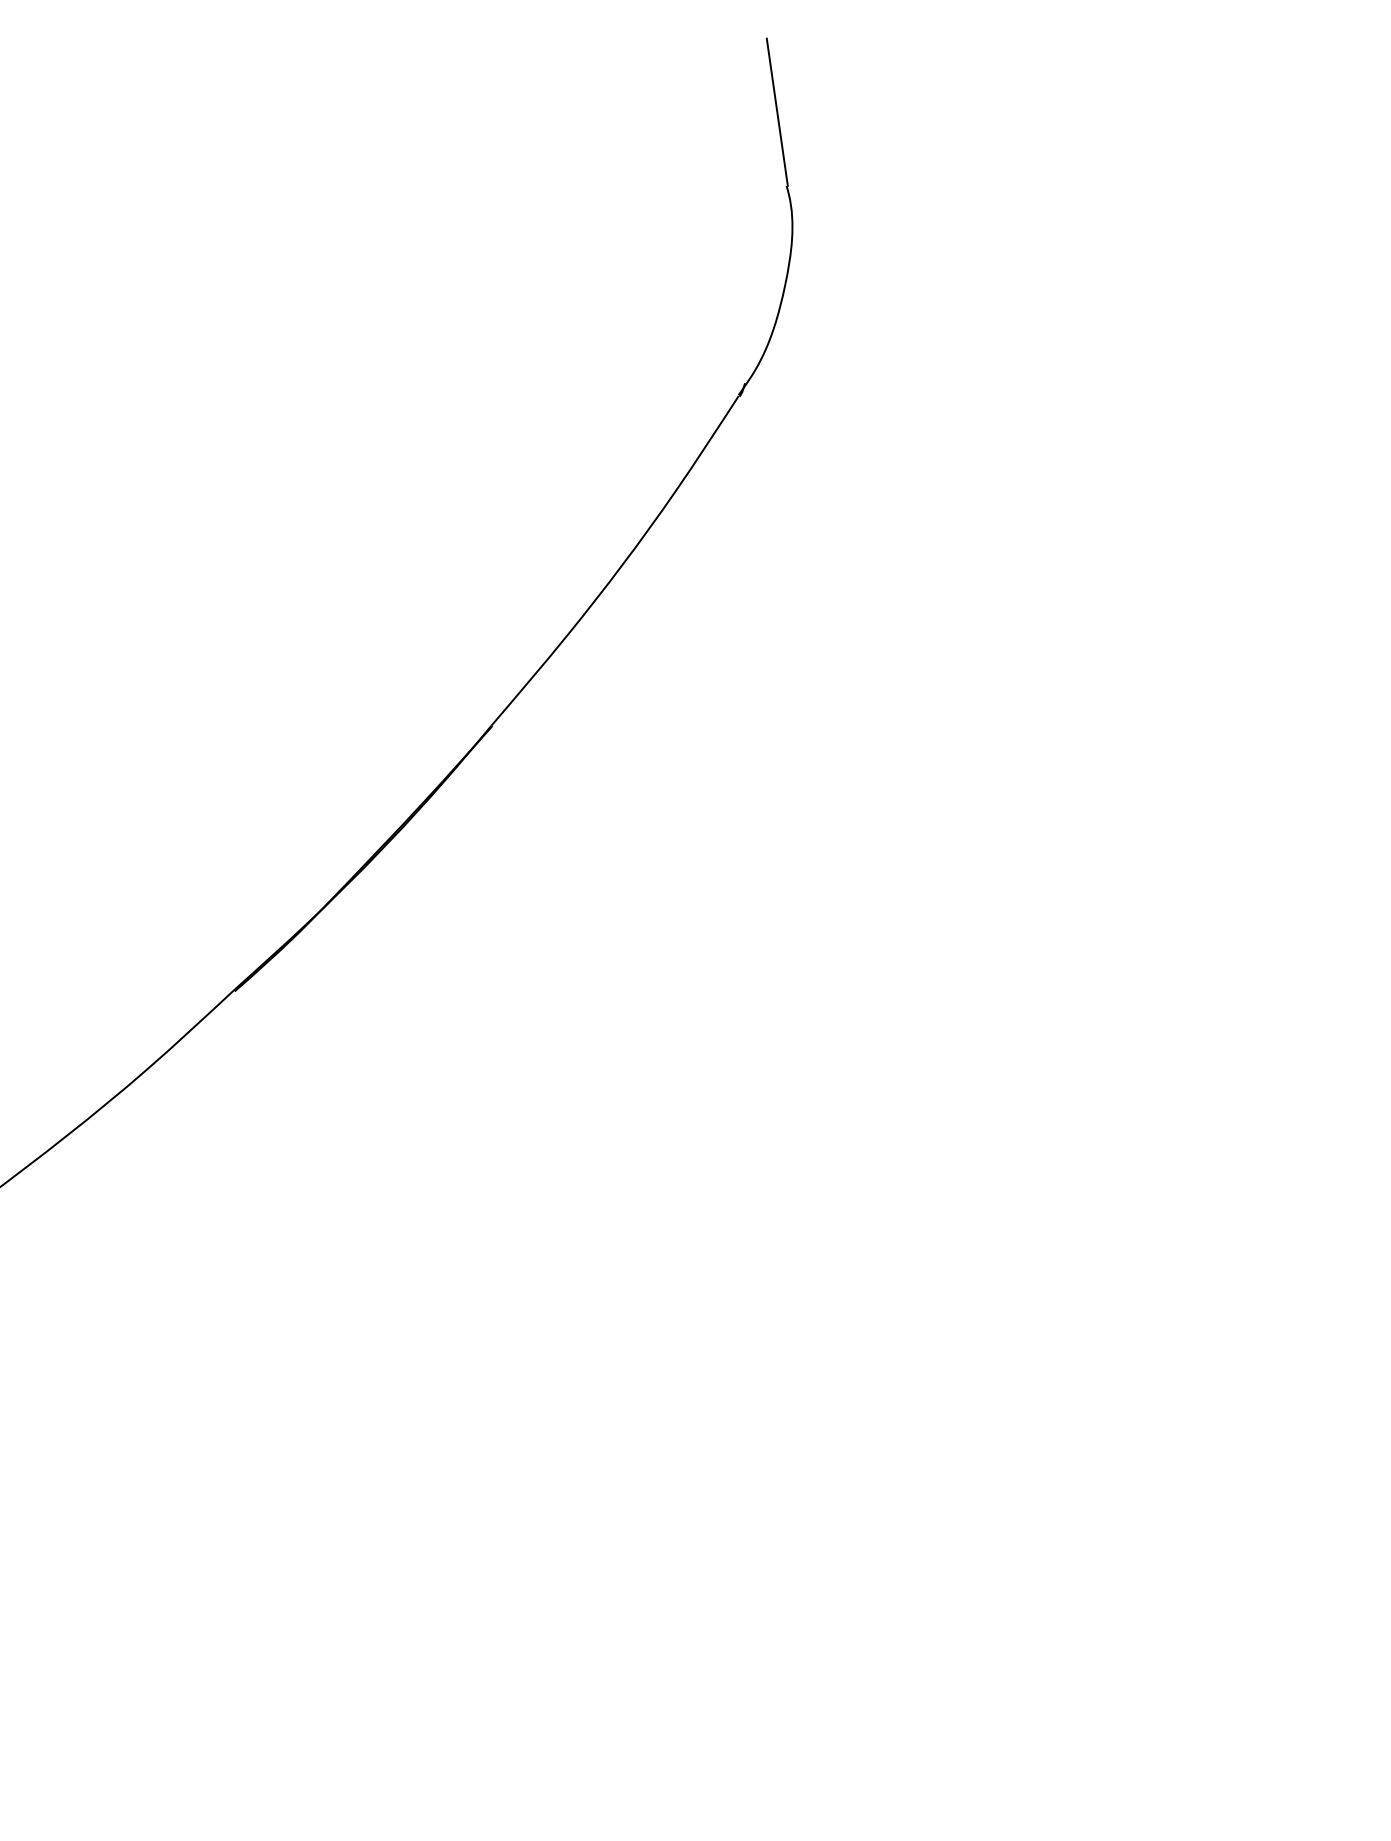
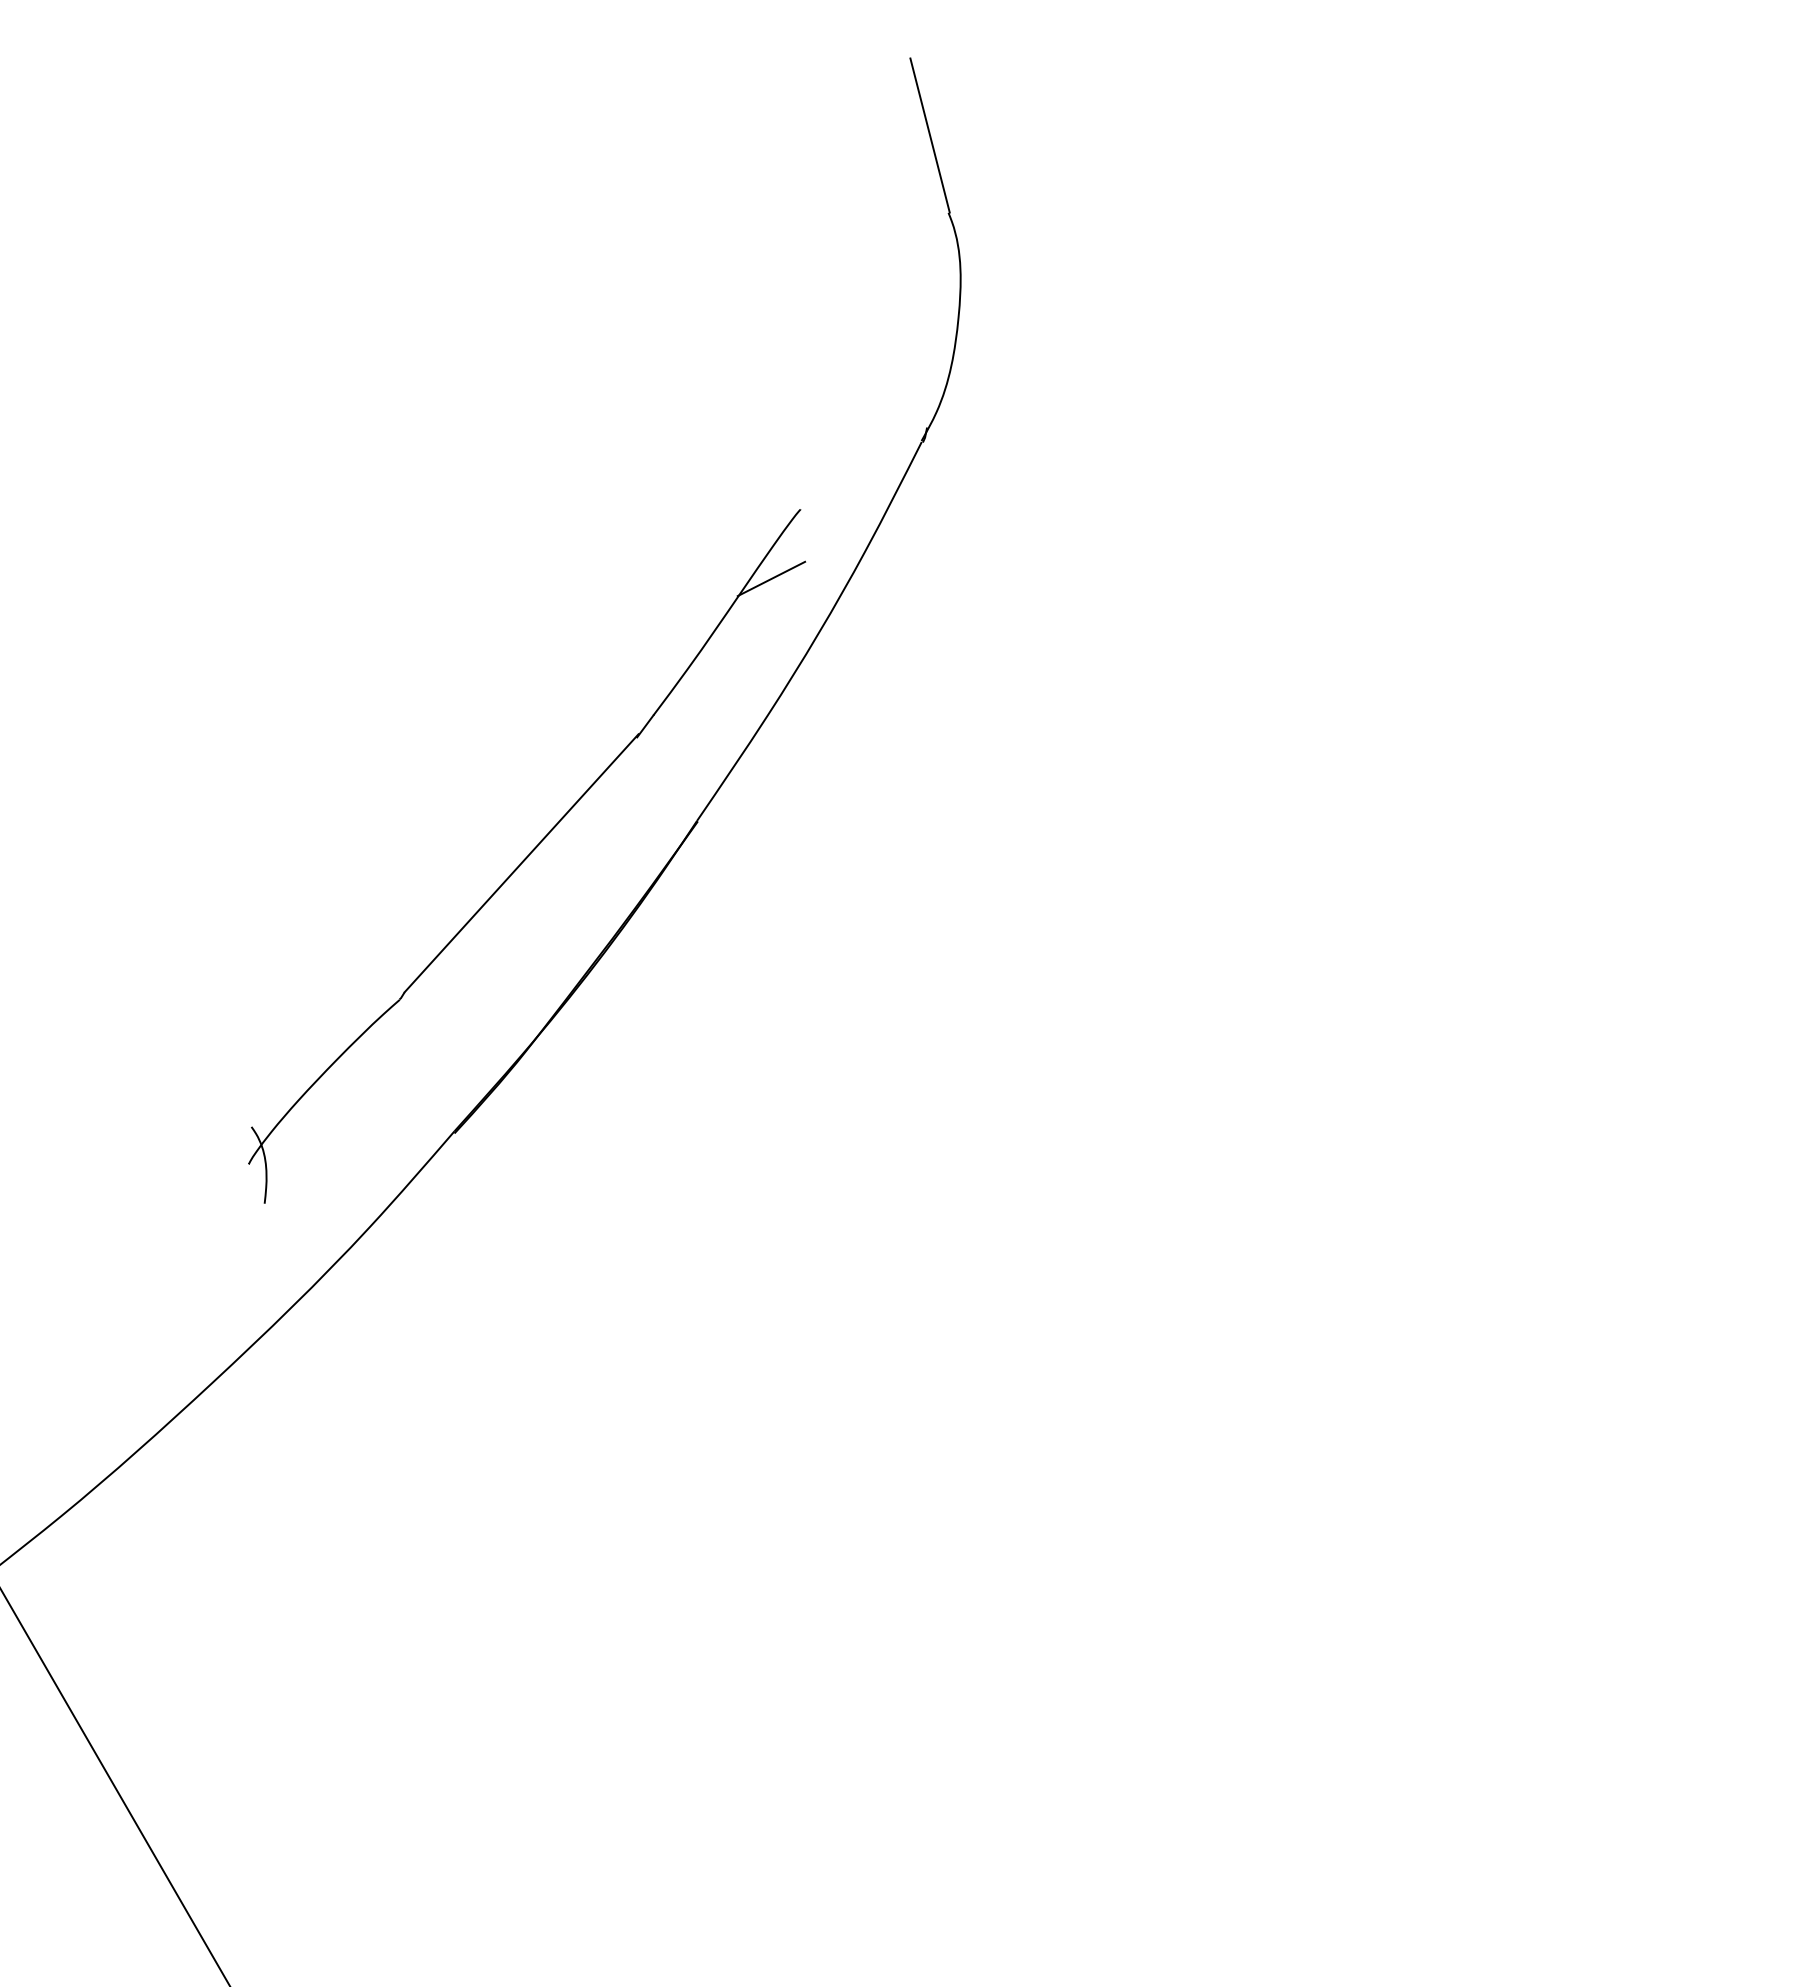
part: (330, 741) -> (527, 856), added

